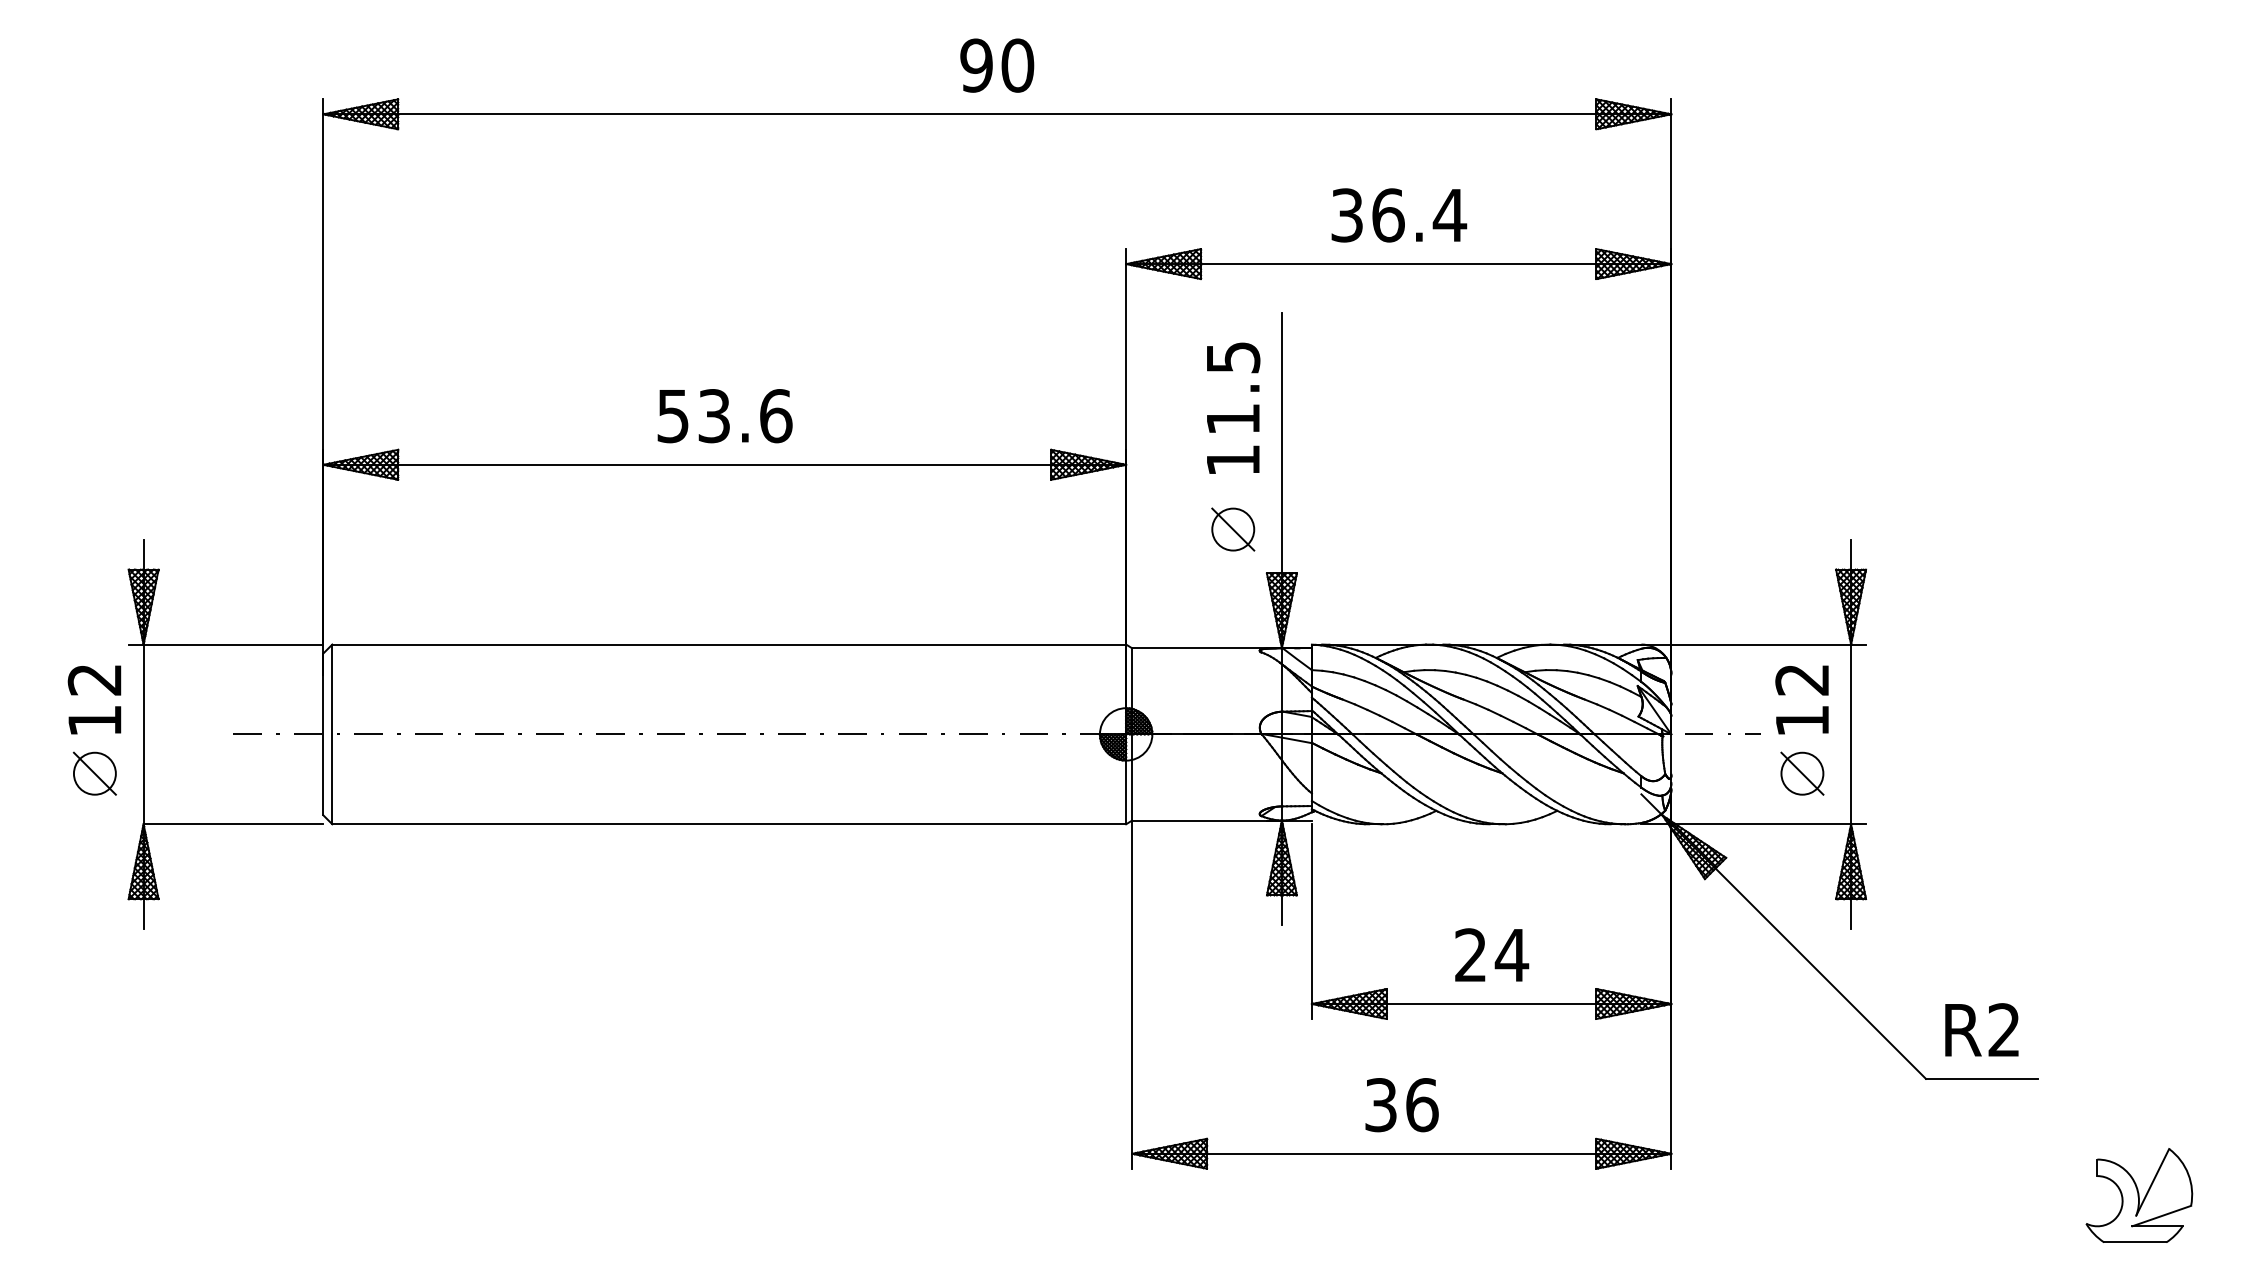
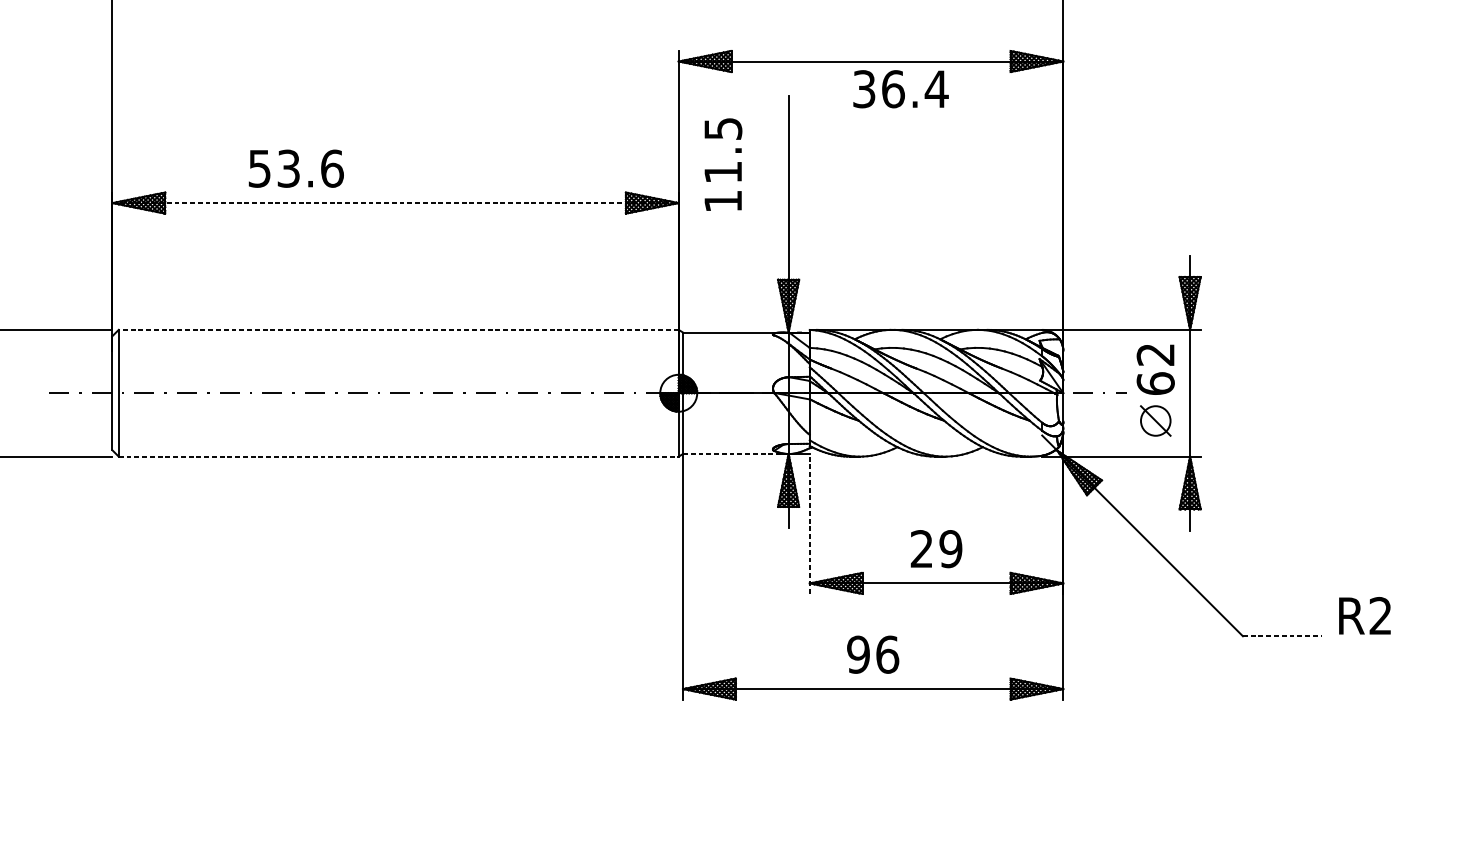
text: (1399, 215) -> (901, 89), moved
text: (1233, 407) -> (723, 164), moved
text: (724, 416) -> (295, 169), moved
line: (725, 464) -> (396, 202), solid -> dashed
part: (1233, 529) -> (754, 248), removed
line: (729, 644) -> (398, 329), solid -> dashed
text: (1802, 720) -> (1155, 383), 12 -> 62
line: (1207, 820) -> (736, 453), solid -> dashed
line: (729, 824) -> (398, 456), solid -> dashed
line: (1311, 922) -> (809, 525), solid -> dashed
text: (1511, 955) -> (950, 549), 24 -> 29
text: (1981, 1029) -> (1364, 615), moved
line: (1981, 1078) -> (1282, 635), solid -> dashed
text: (1380, 1105) -> (858, 655), 36 -> 96
part: (2139, 1195) -> (1393, 718), removed

